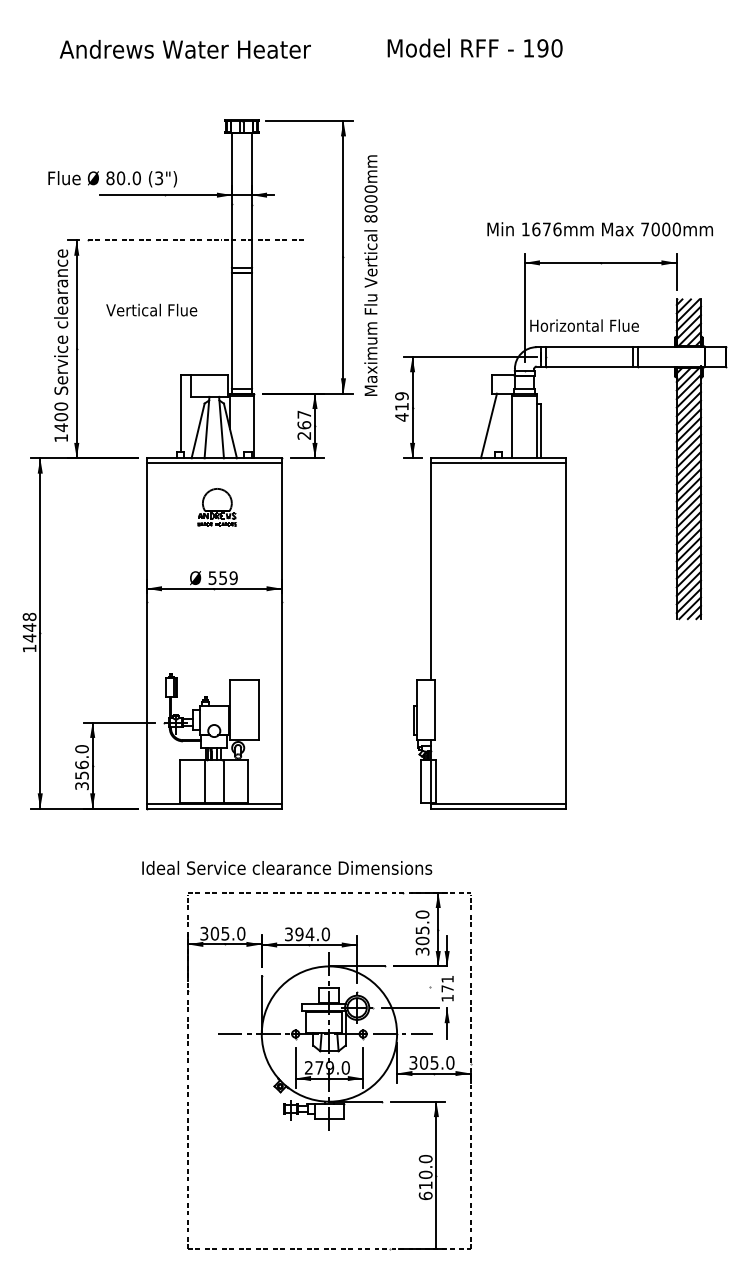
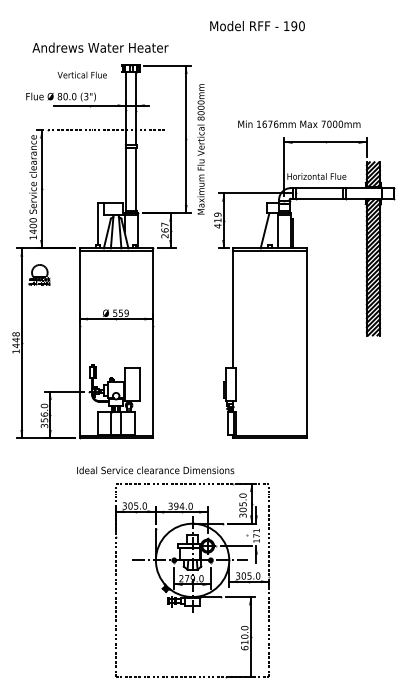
text: (185, 48) -> (100, 47), moved
text: (600, 227) -> (299, 123), moved
text: (150, 309) -> (81, 74), moved
part: (216, 506) -> (39, 274), moved
part: (329, 1071) -> (192, 580), moved

